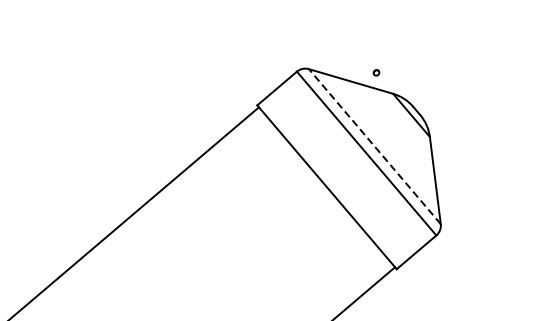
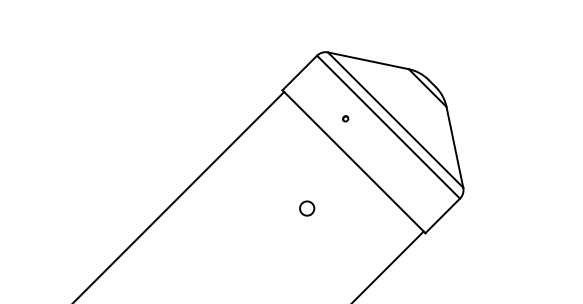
part: (376, 72) -> (345, 118), moved
line: (374, 147) -> (395, 120), dashed -> solid
part: (273, 232) -> (307, 208), added

